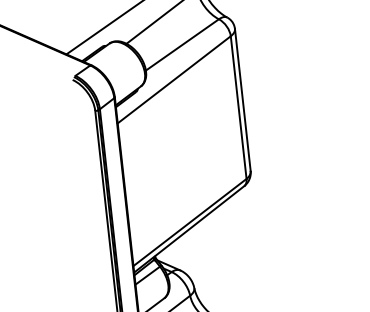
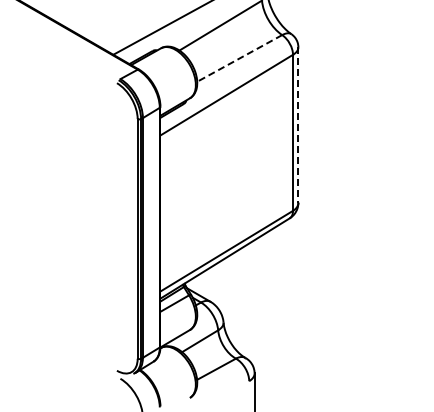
line: (182, 45) -> (239, 58), solid -> dashed
line: (242, 100) -> (298, 125), solid -> dashed

